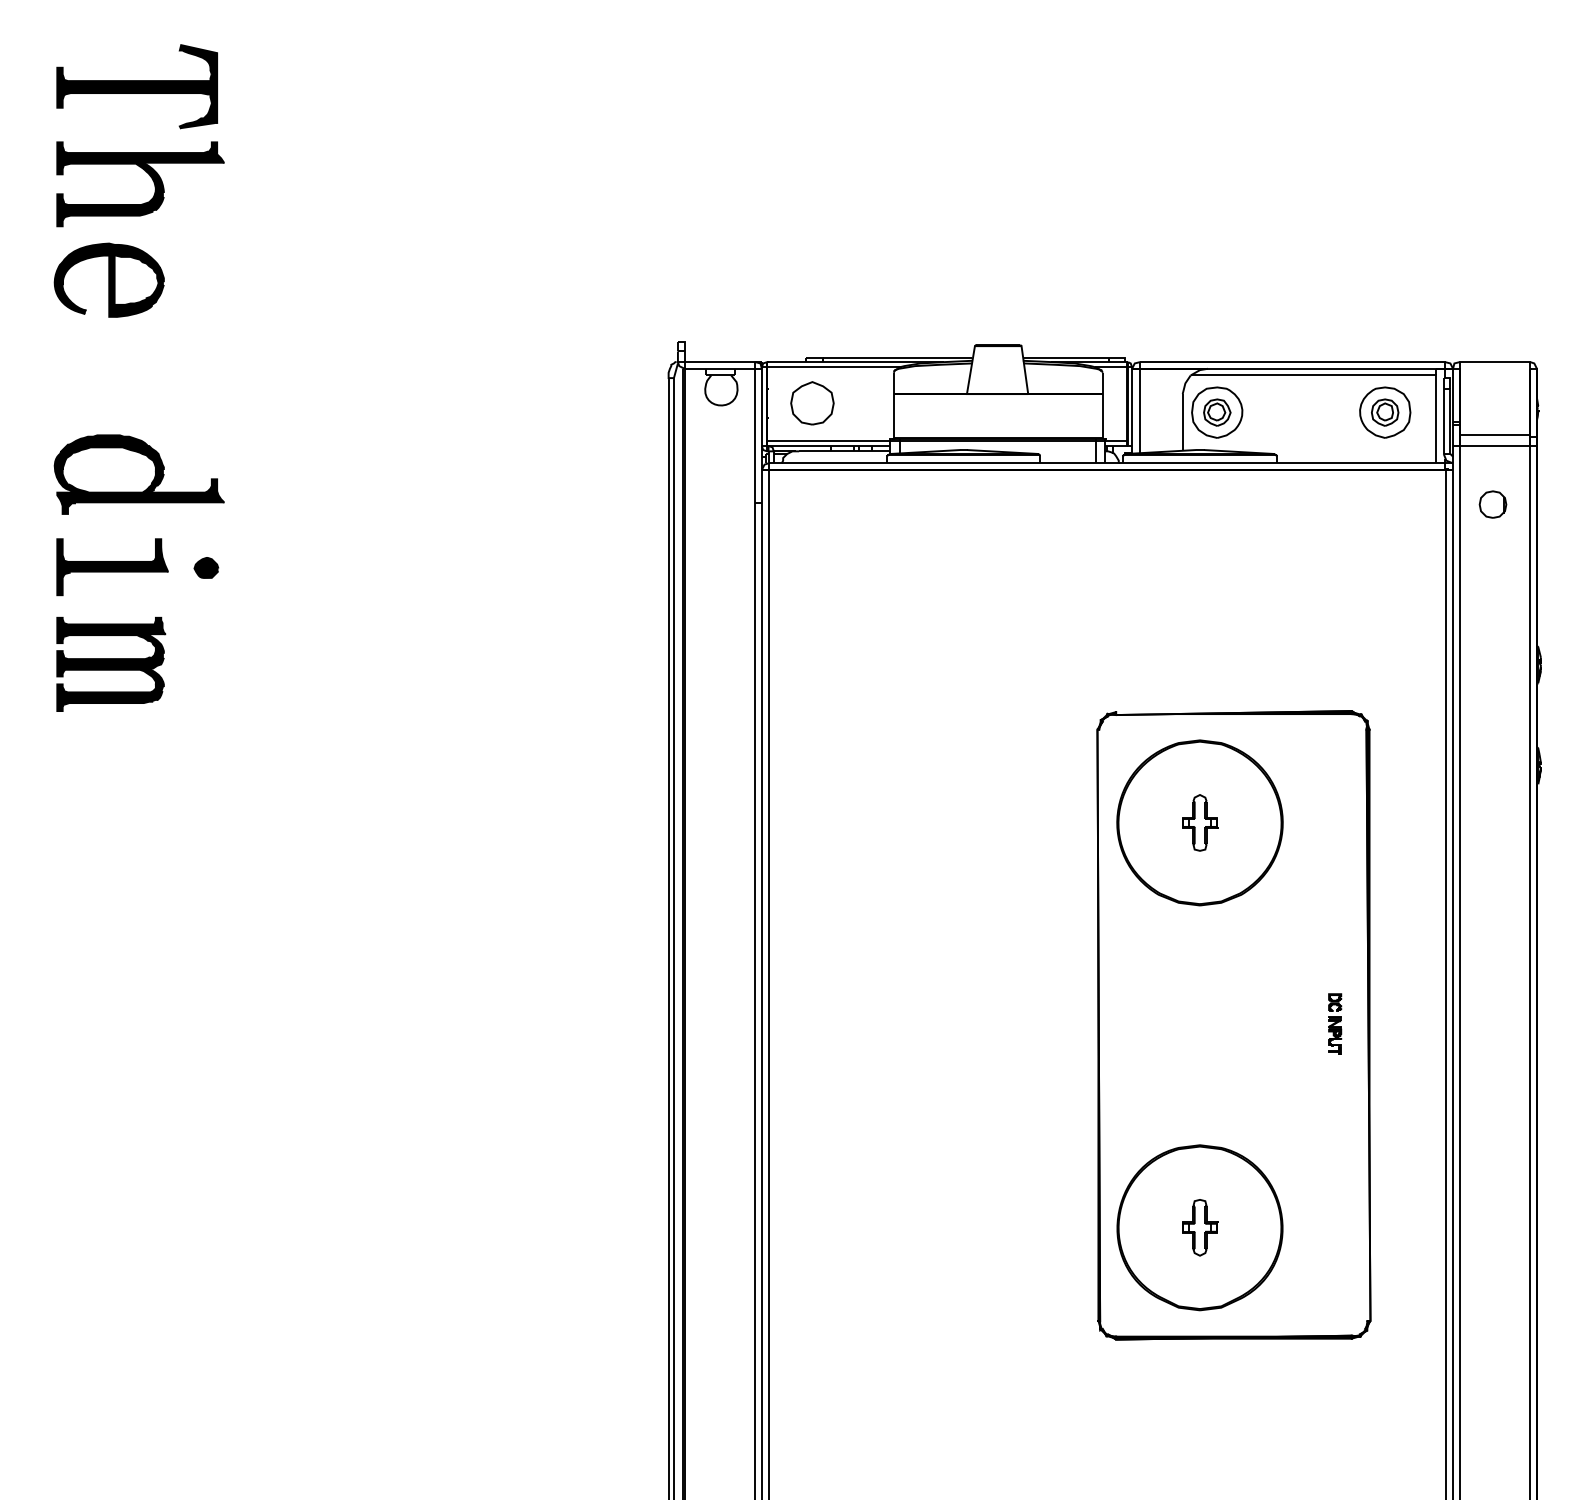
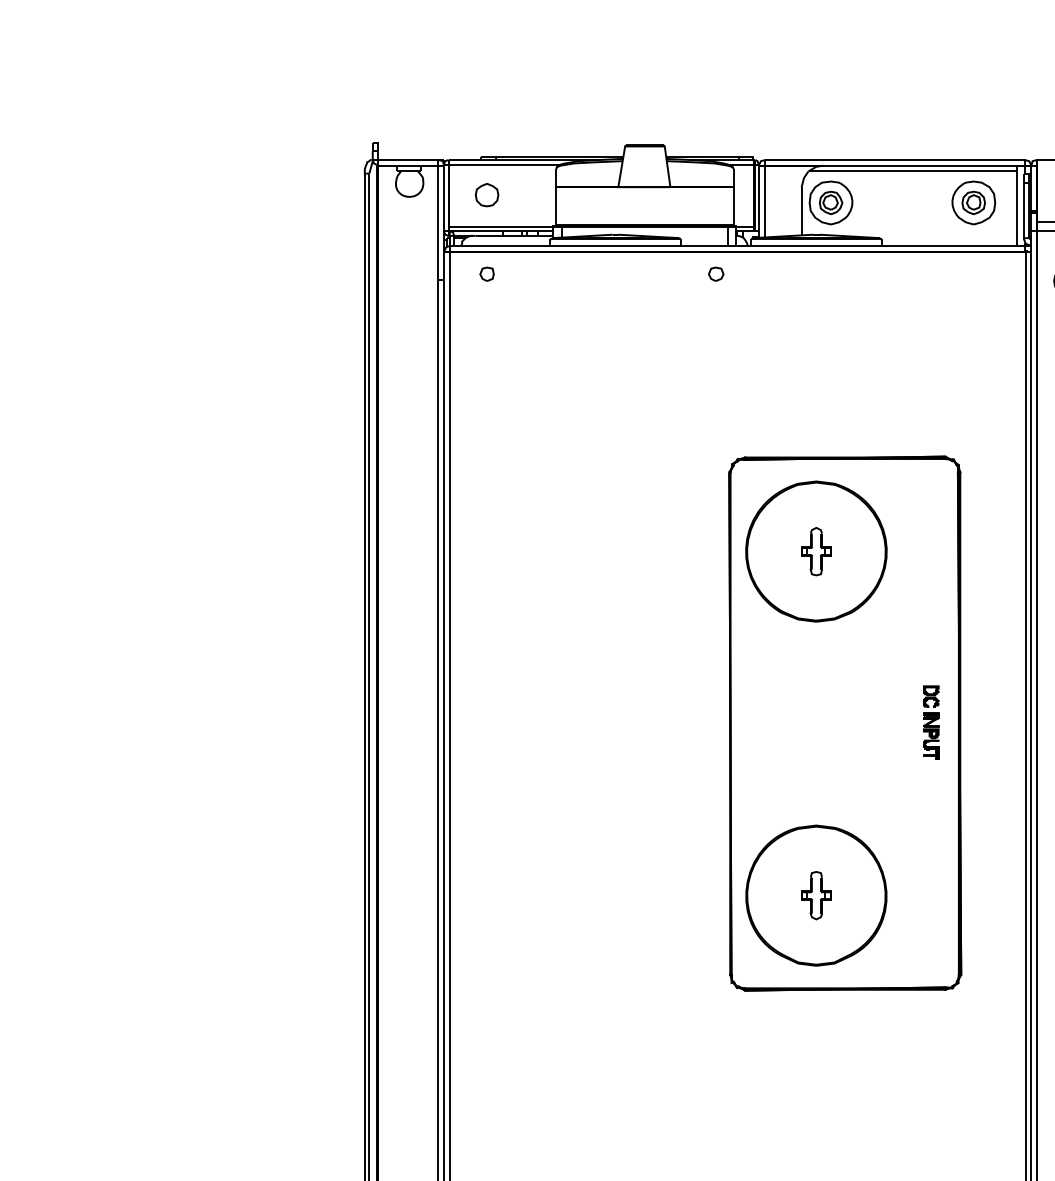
part: (812, 403) -> (487, 195), size x0.62
part: (812, 496) -> (487, 274), added
part: (1081, 496) -> (715, 274), added
fill: (1233, 713) -> (844, 458), added
part: (1334, 1023) -> (930, 722), size x1.43
fill: (1098, 1025) -> (730, 723), added
fill: (1368, 1025) -> (959, 723), added

